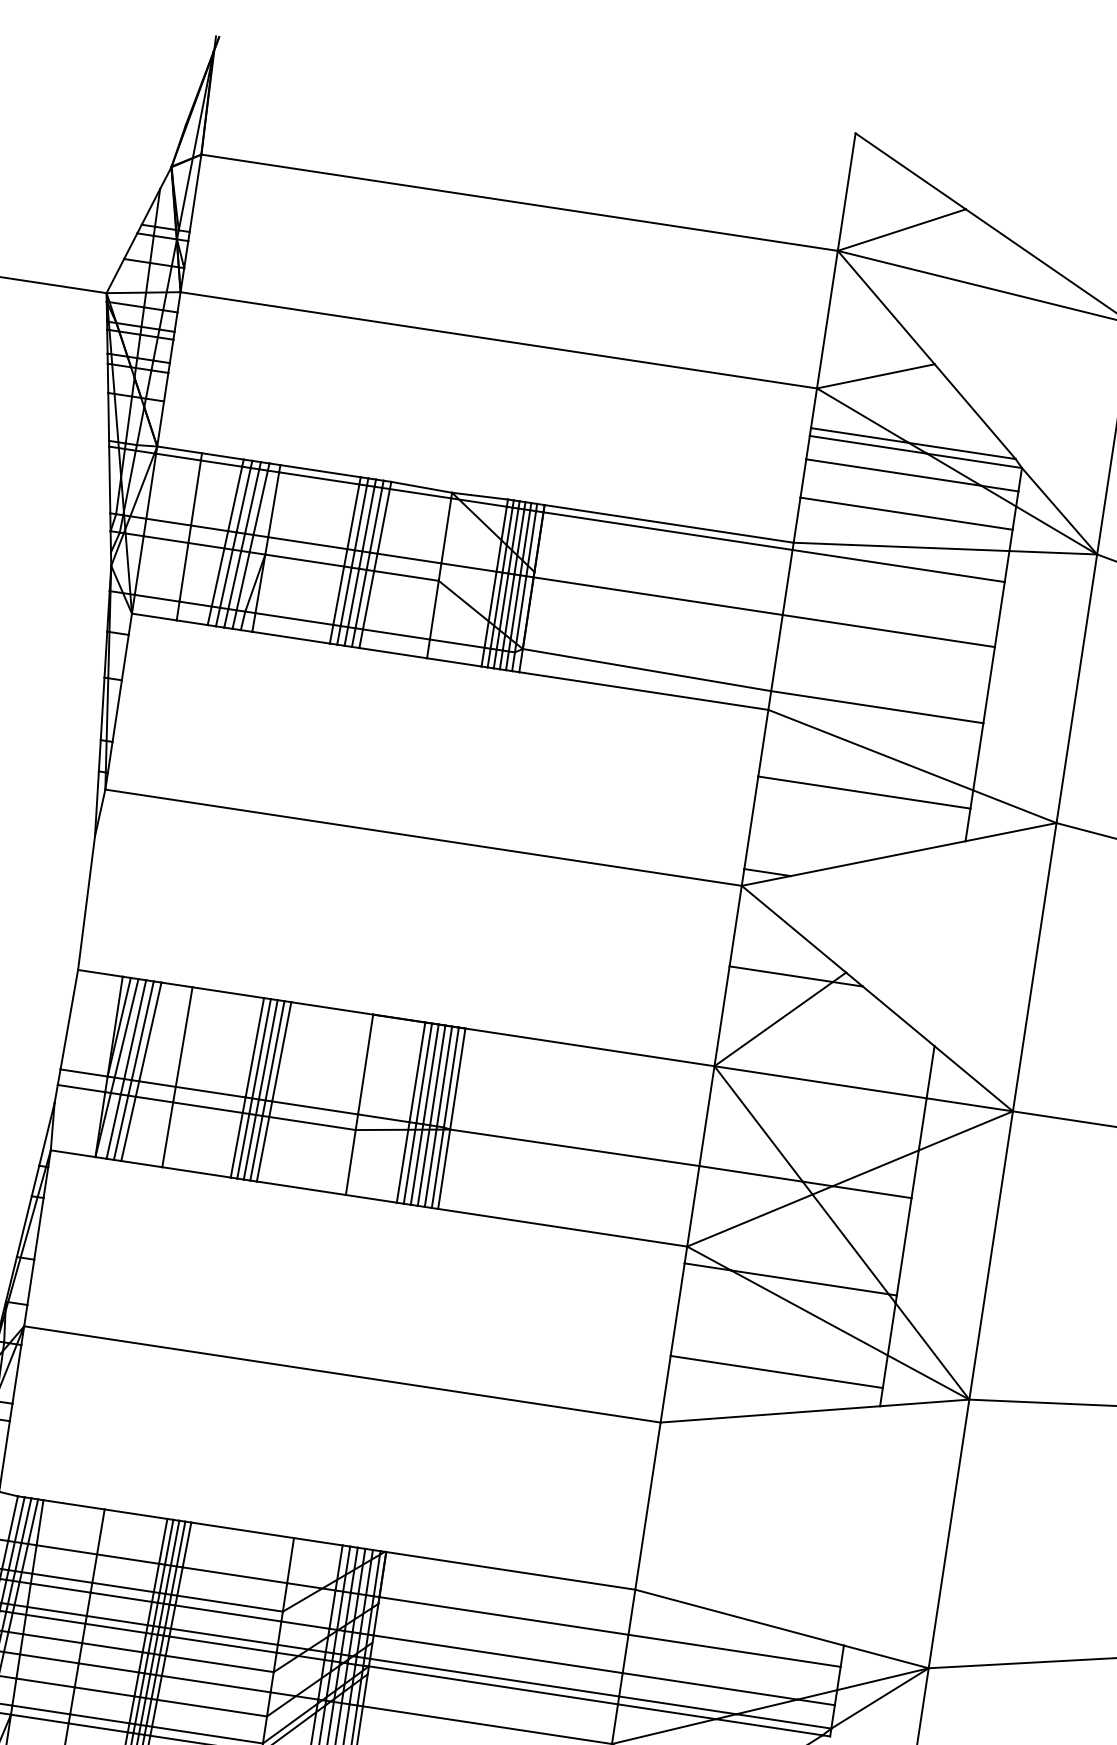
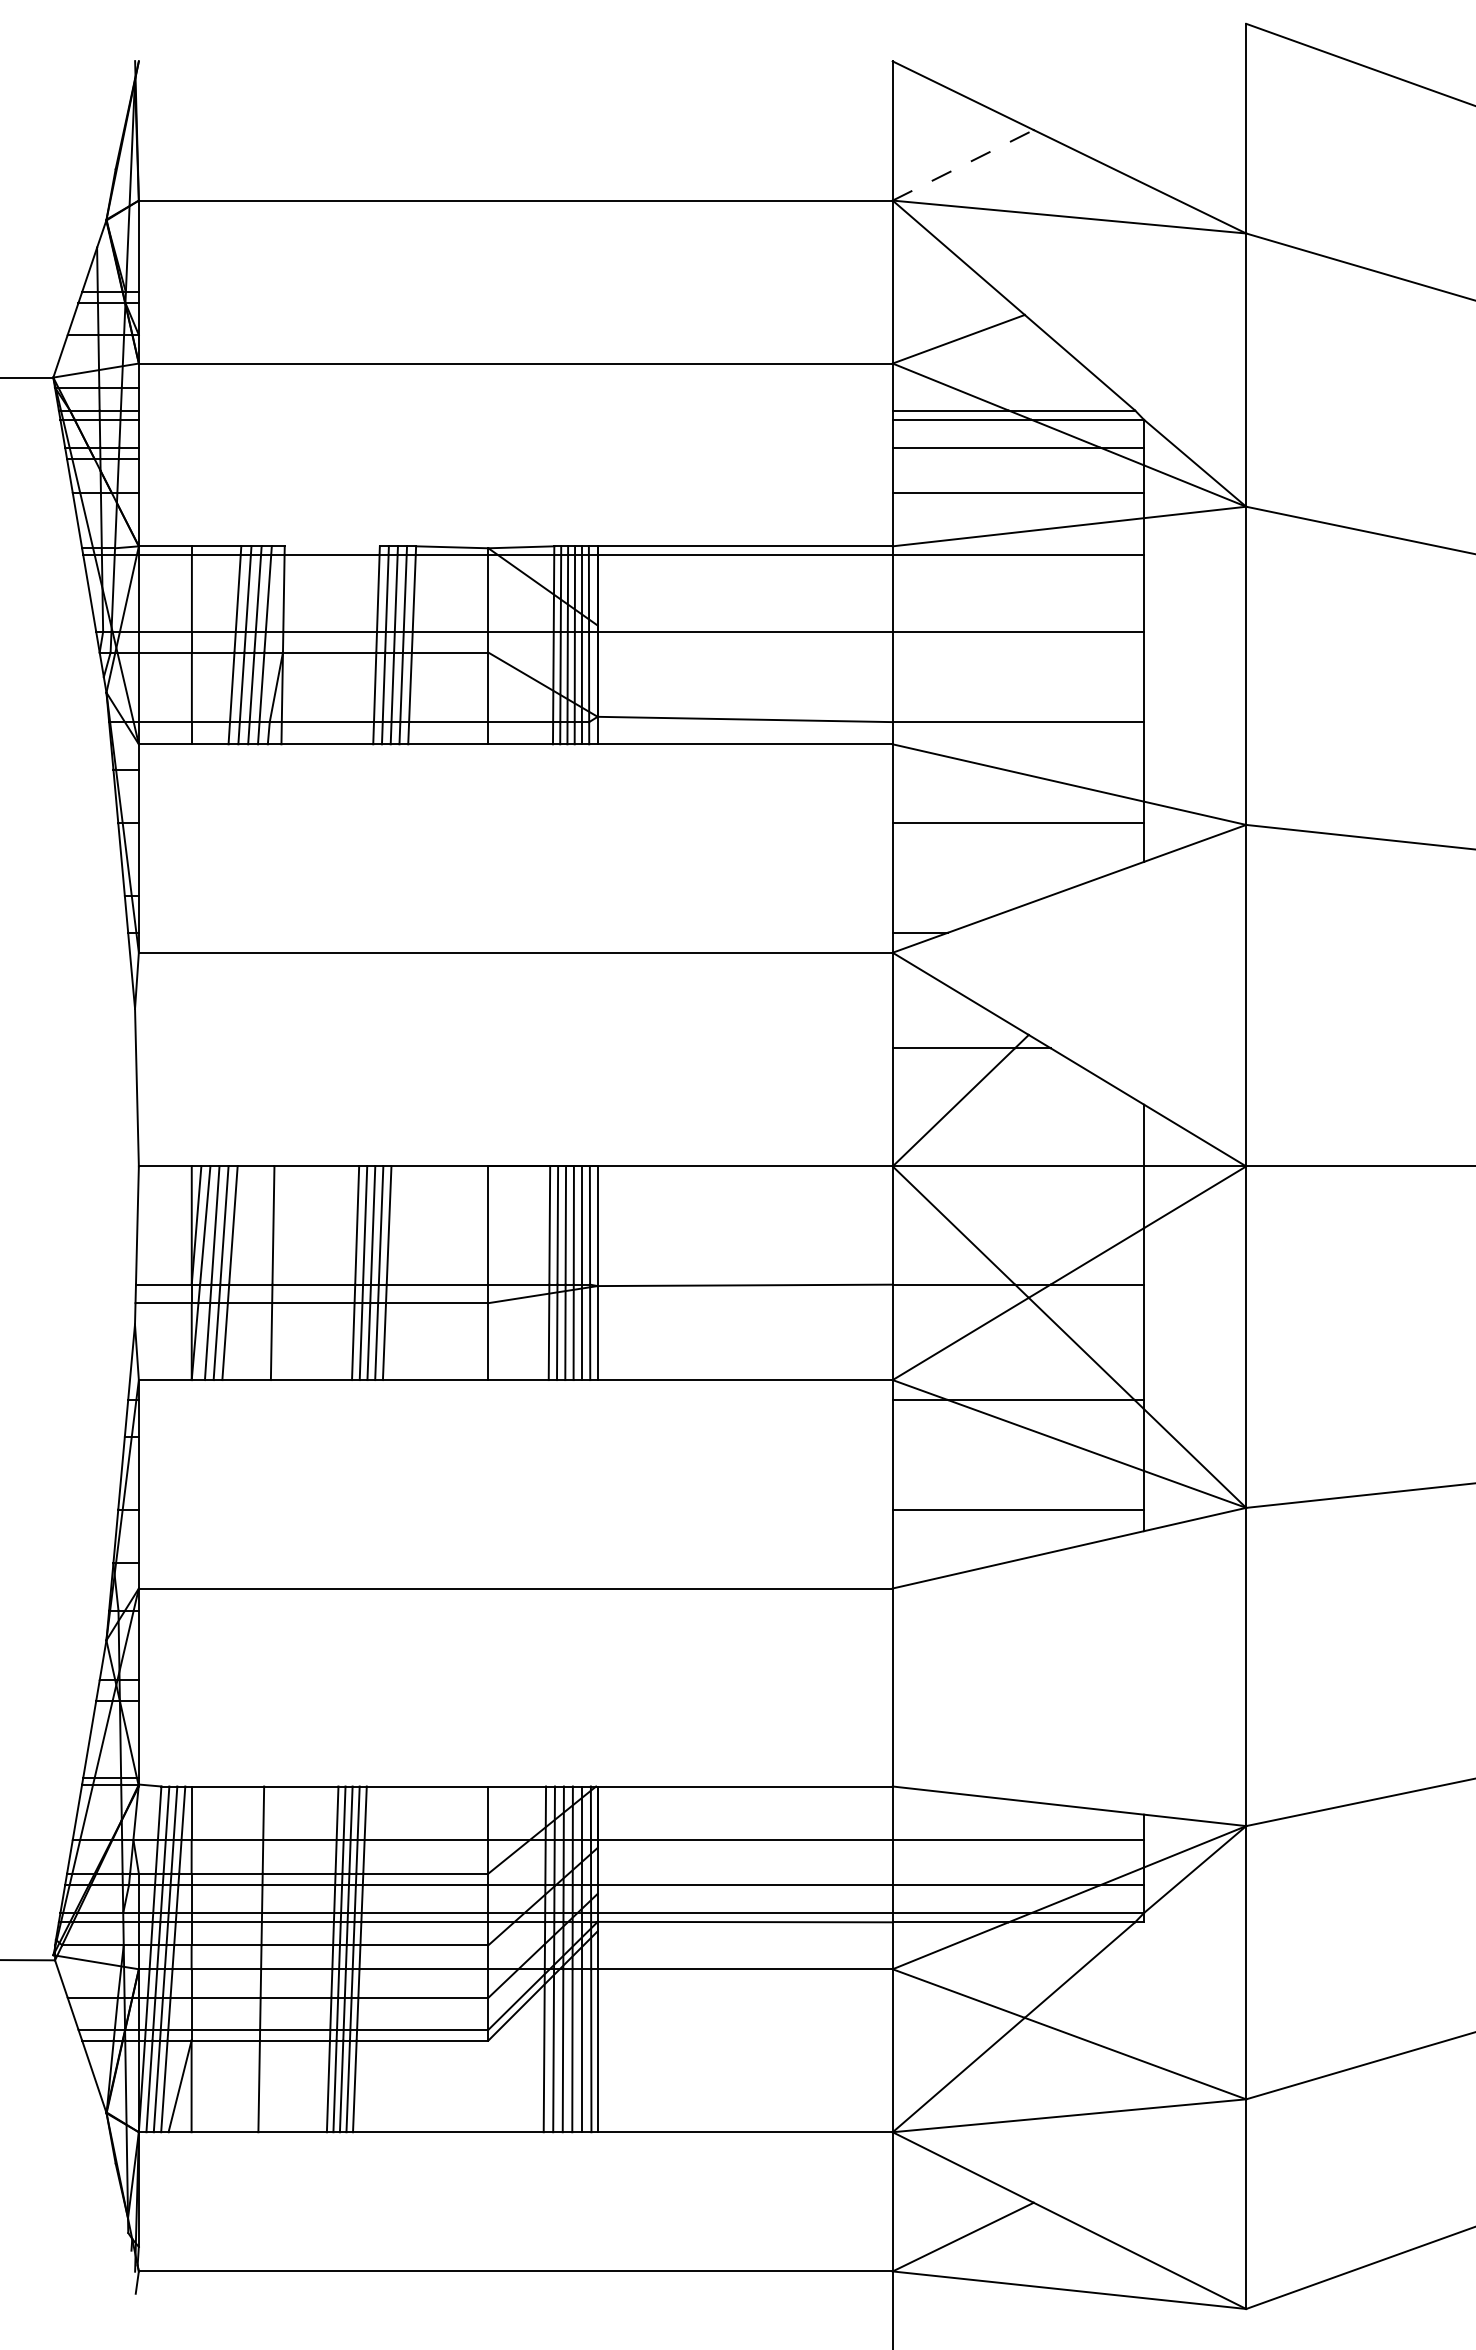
line: (902, 230) -> (963, 165), solid -> dashed
line: (319, 471) -> (331, 546), removed

